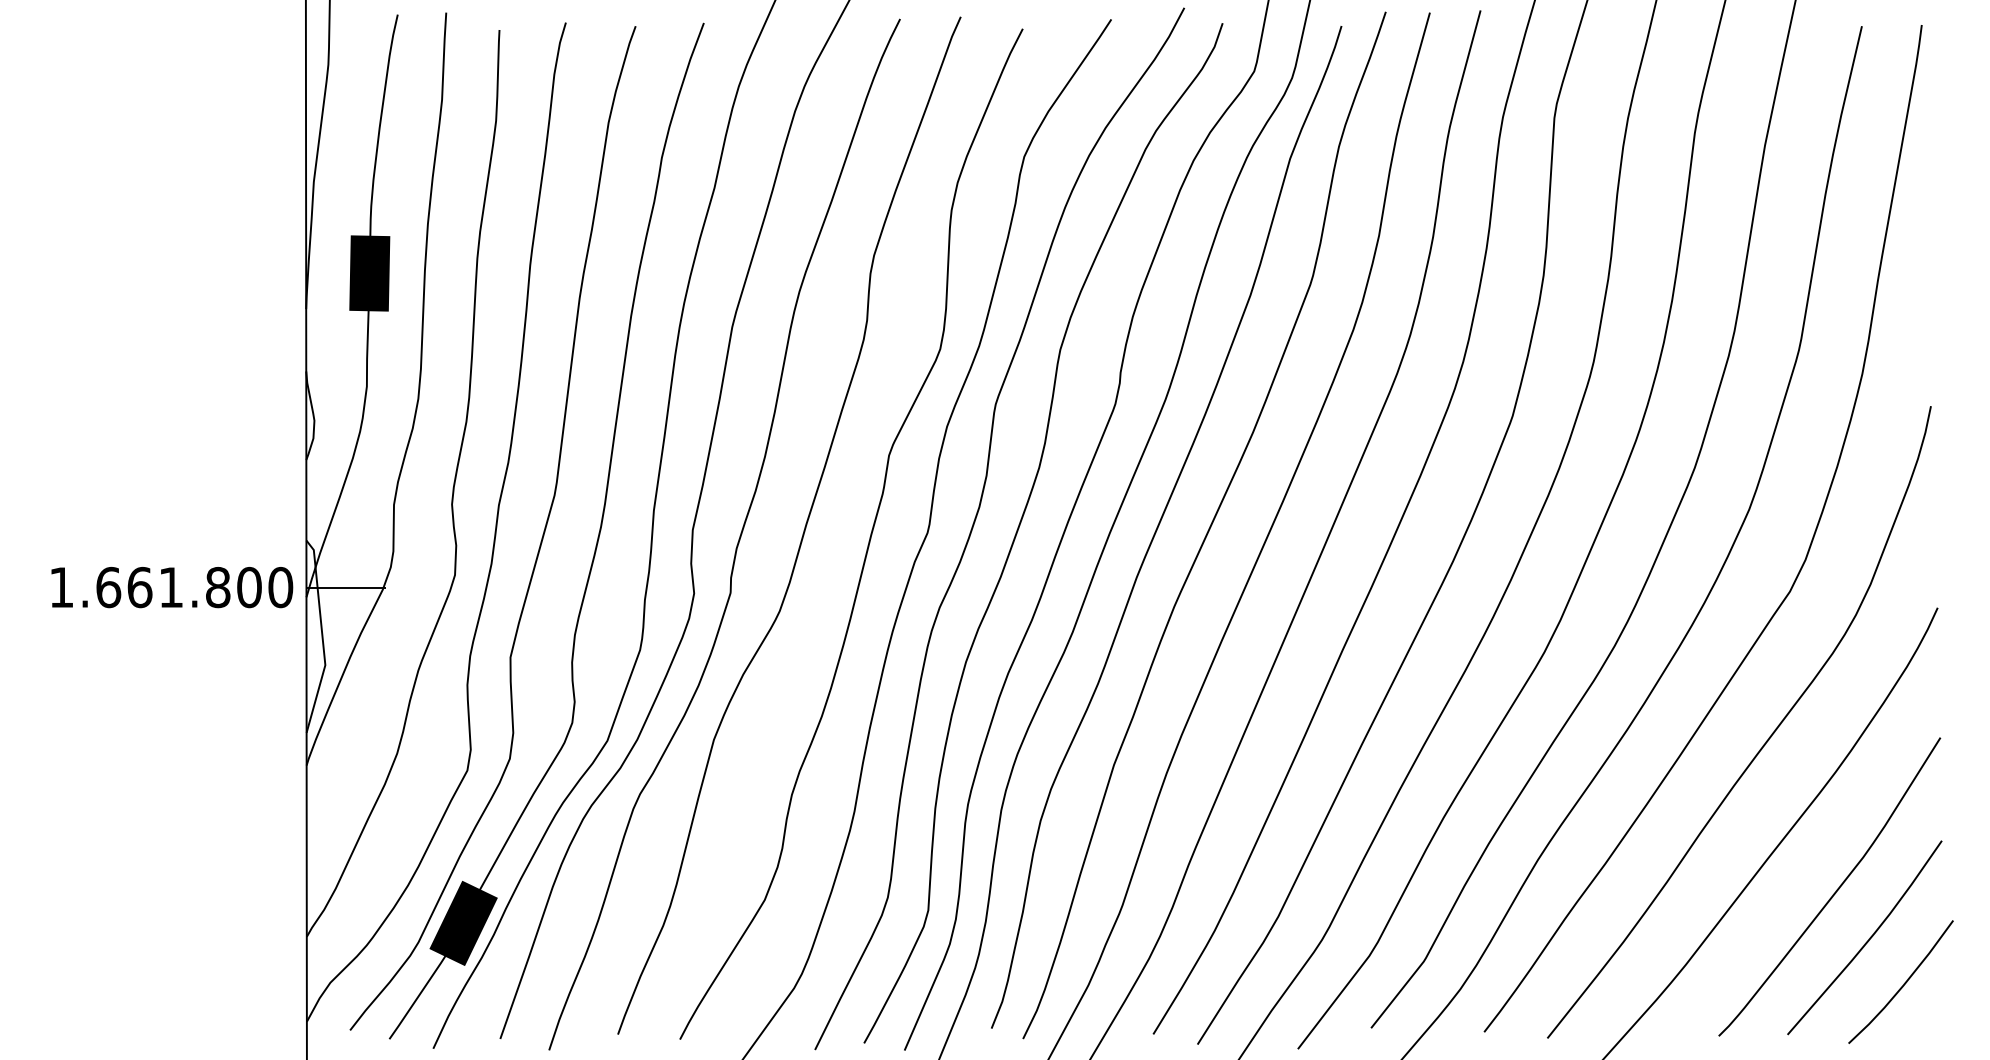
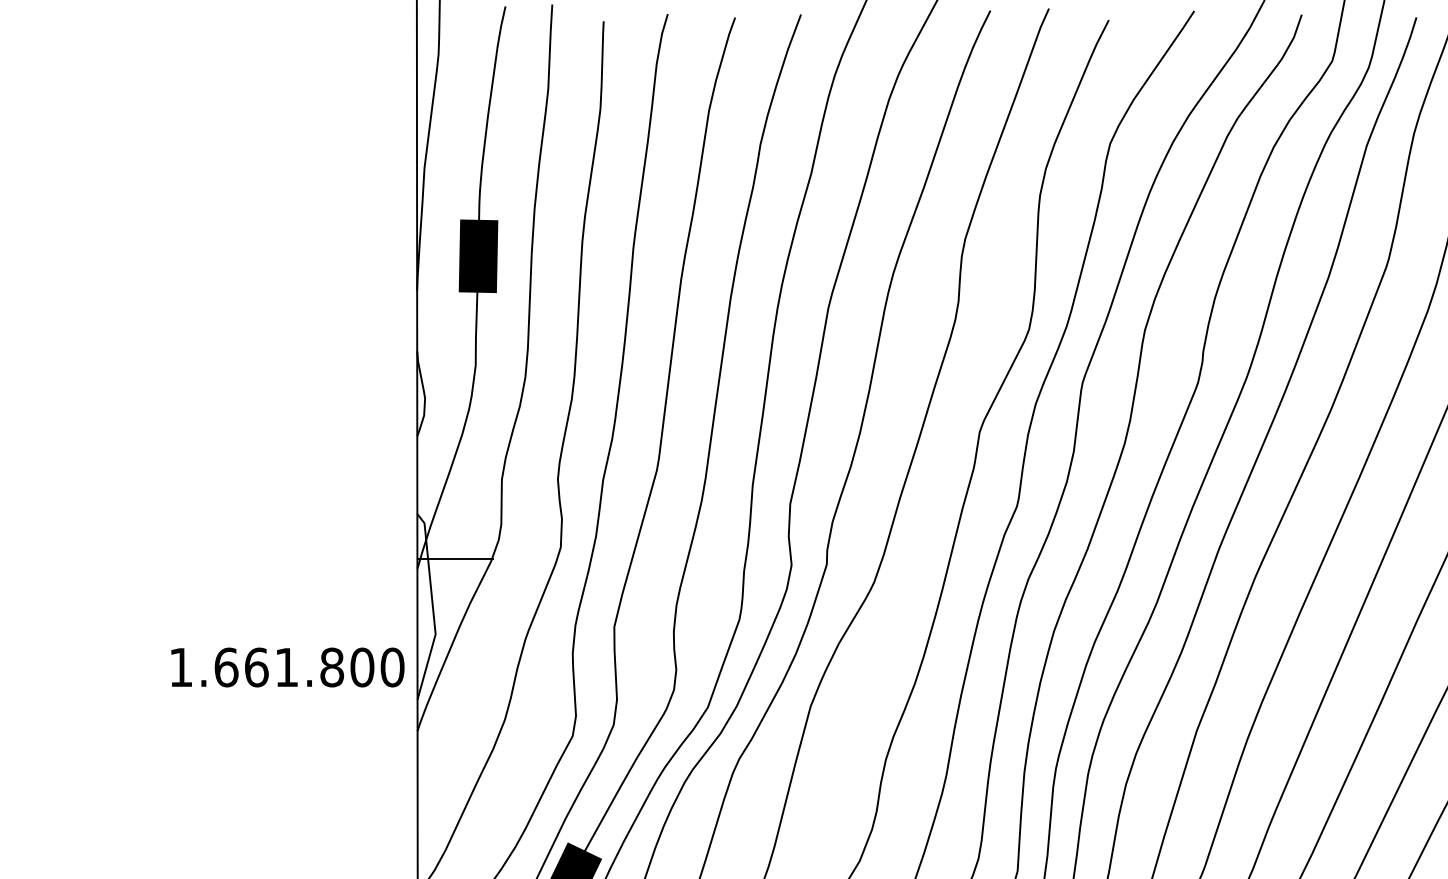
text: (172, 587) -> (288, 667), moved

